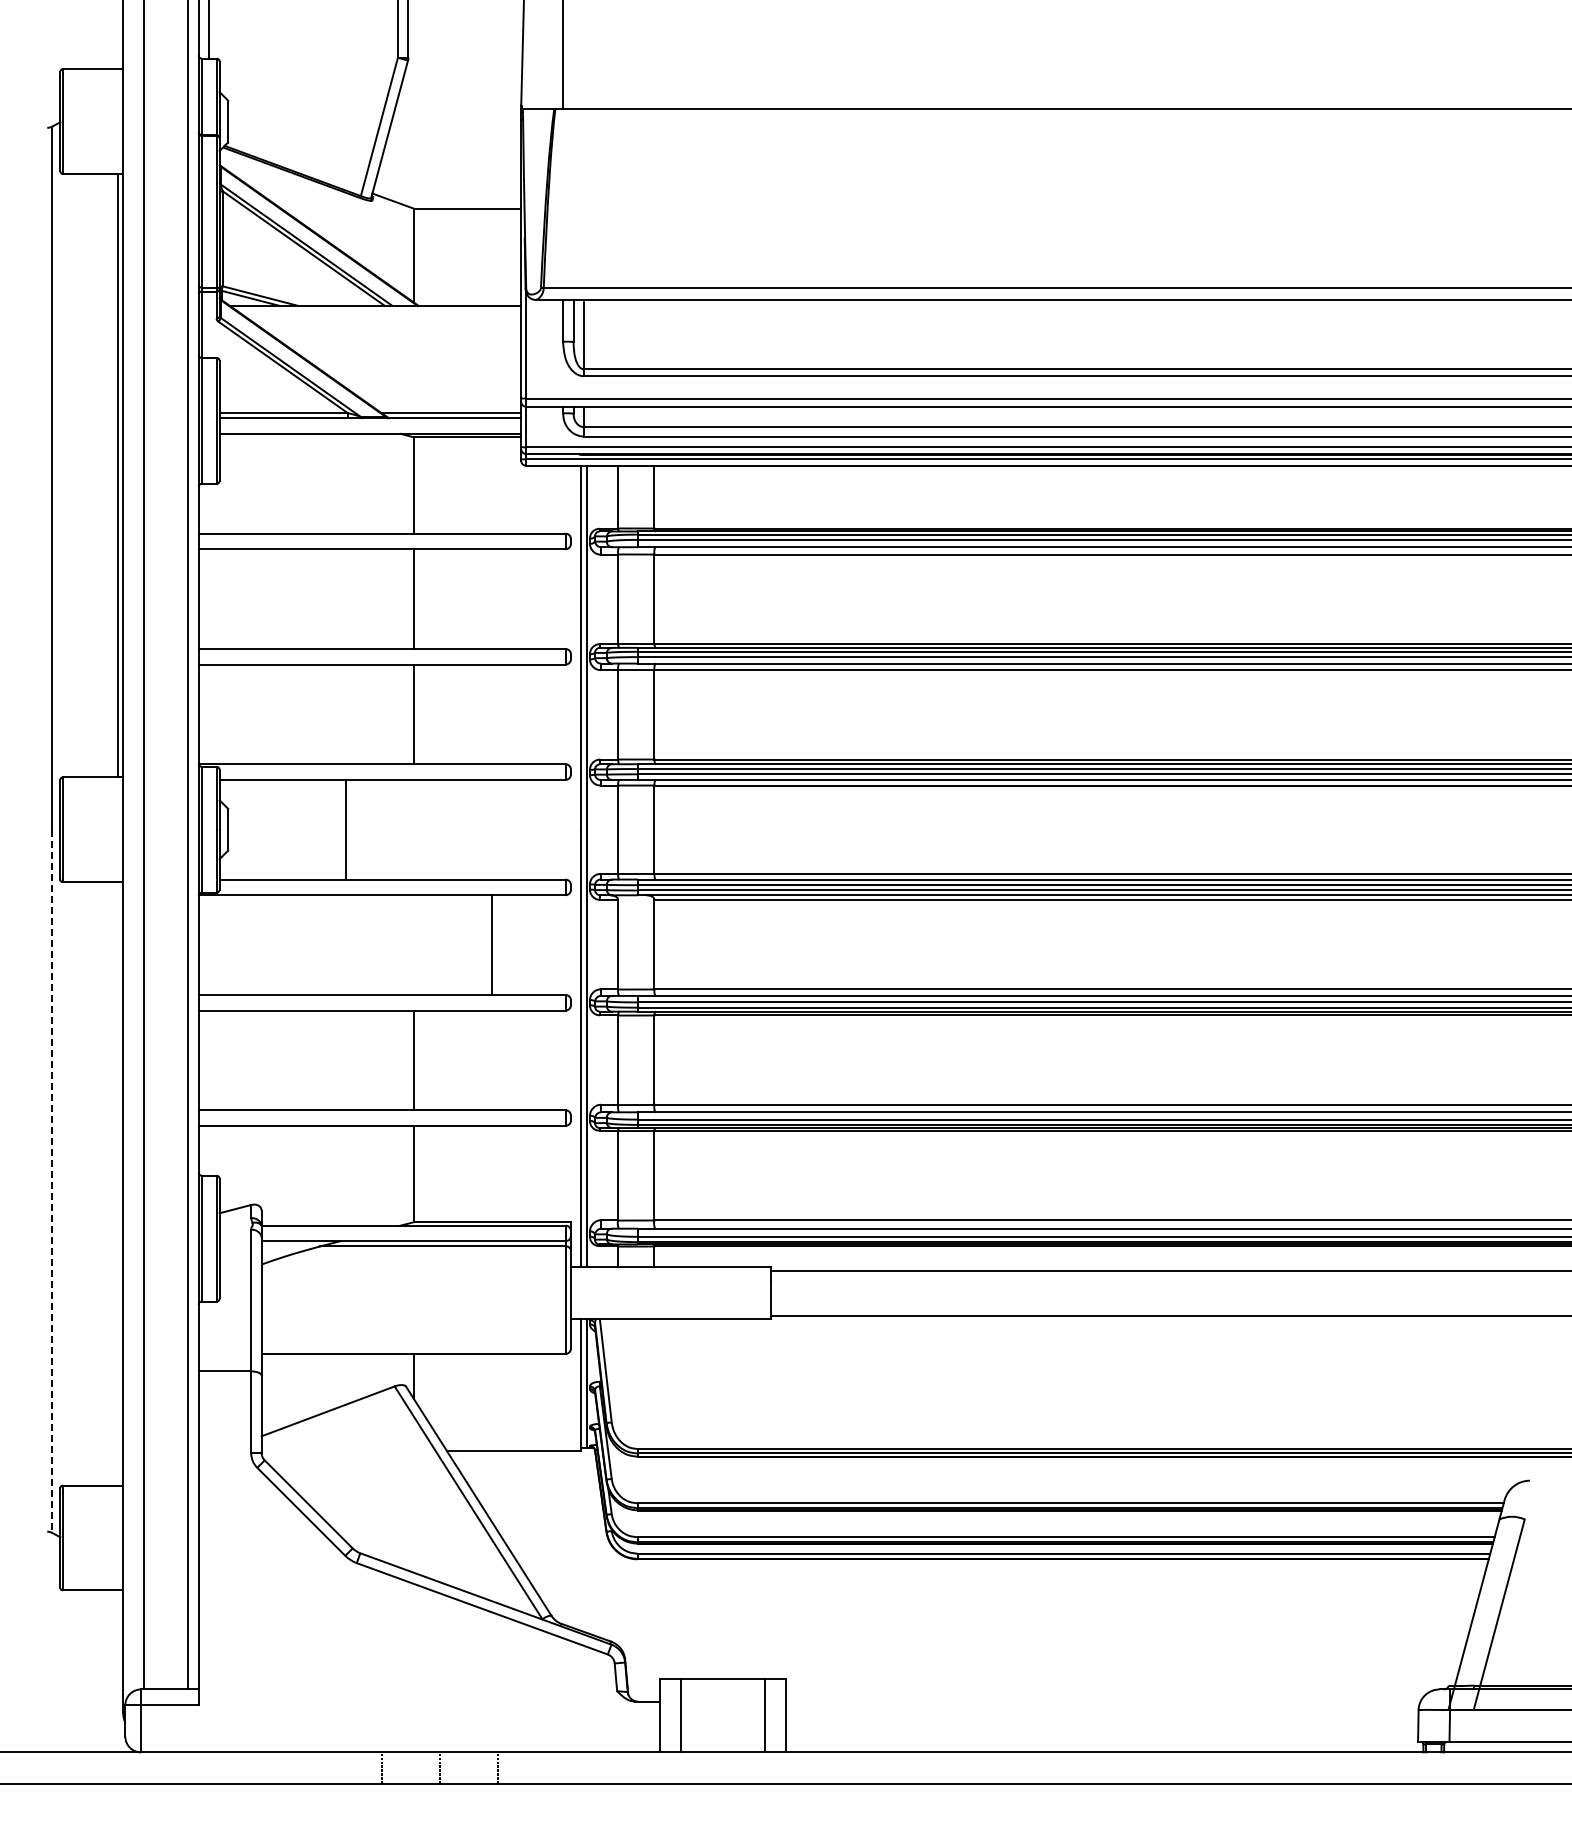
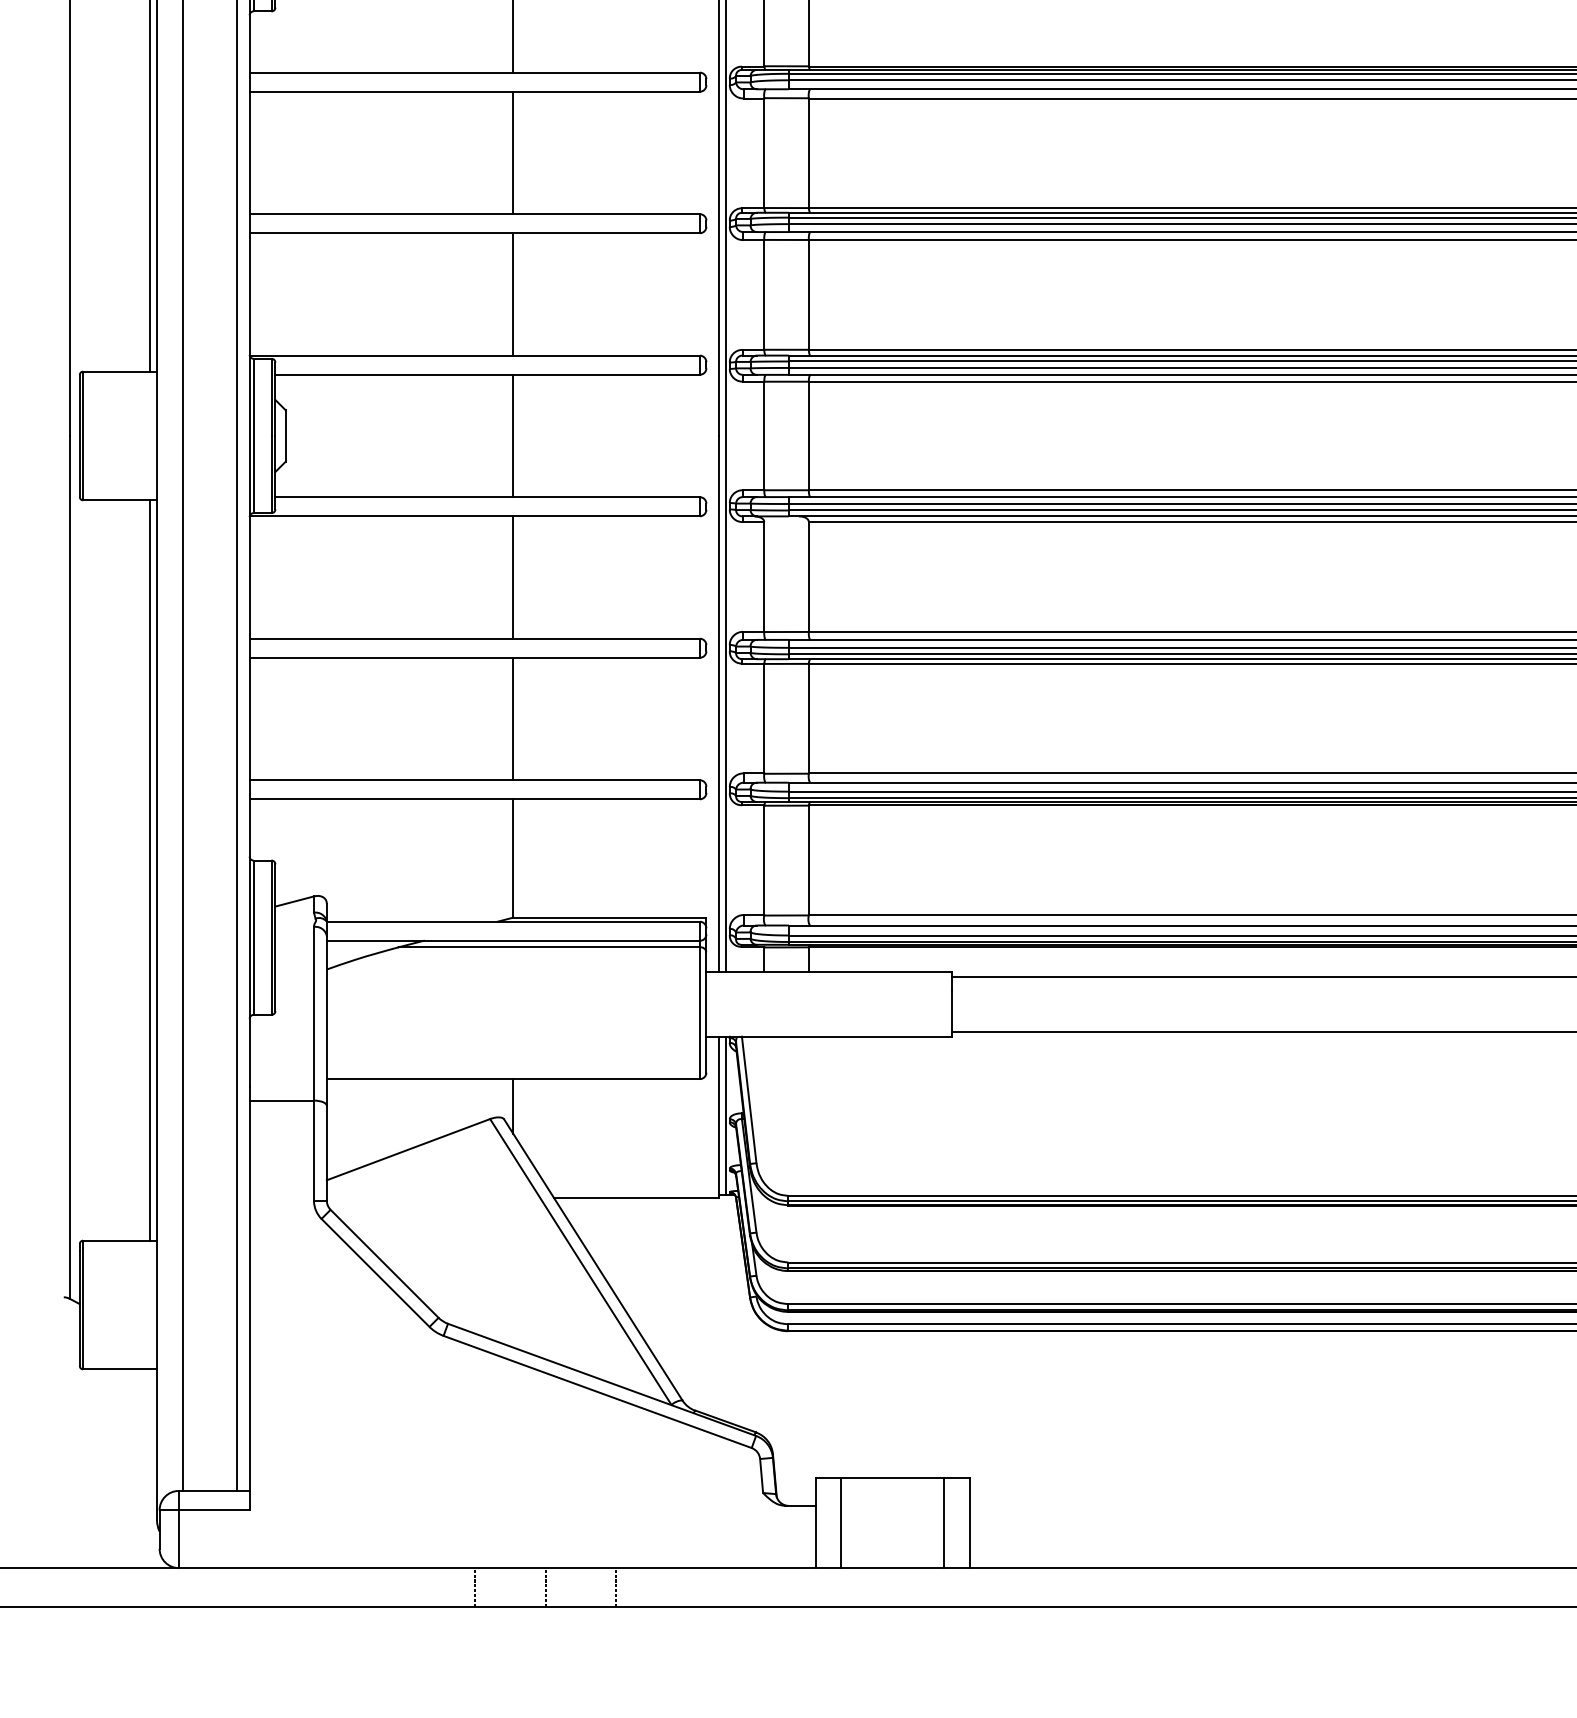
line: (345, 829) -> (513, 435), moved
line: (491, 944) -> (513, 576), moved
line: (52, 1181) -> (70, 867), dashed -> solid
line: (117, 1183) -> (149, 870), added

